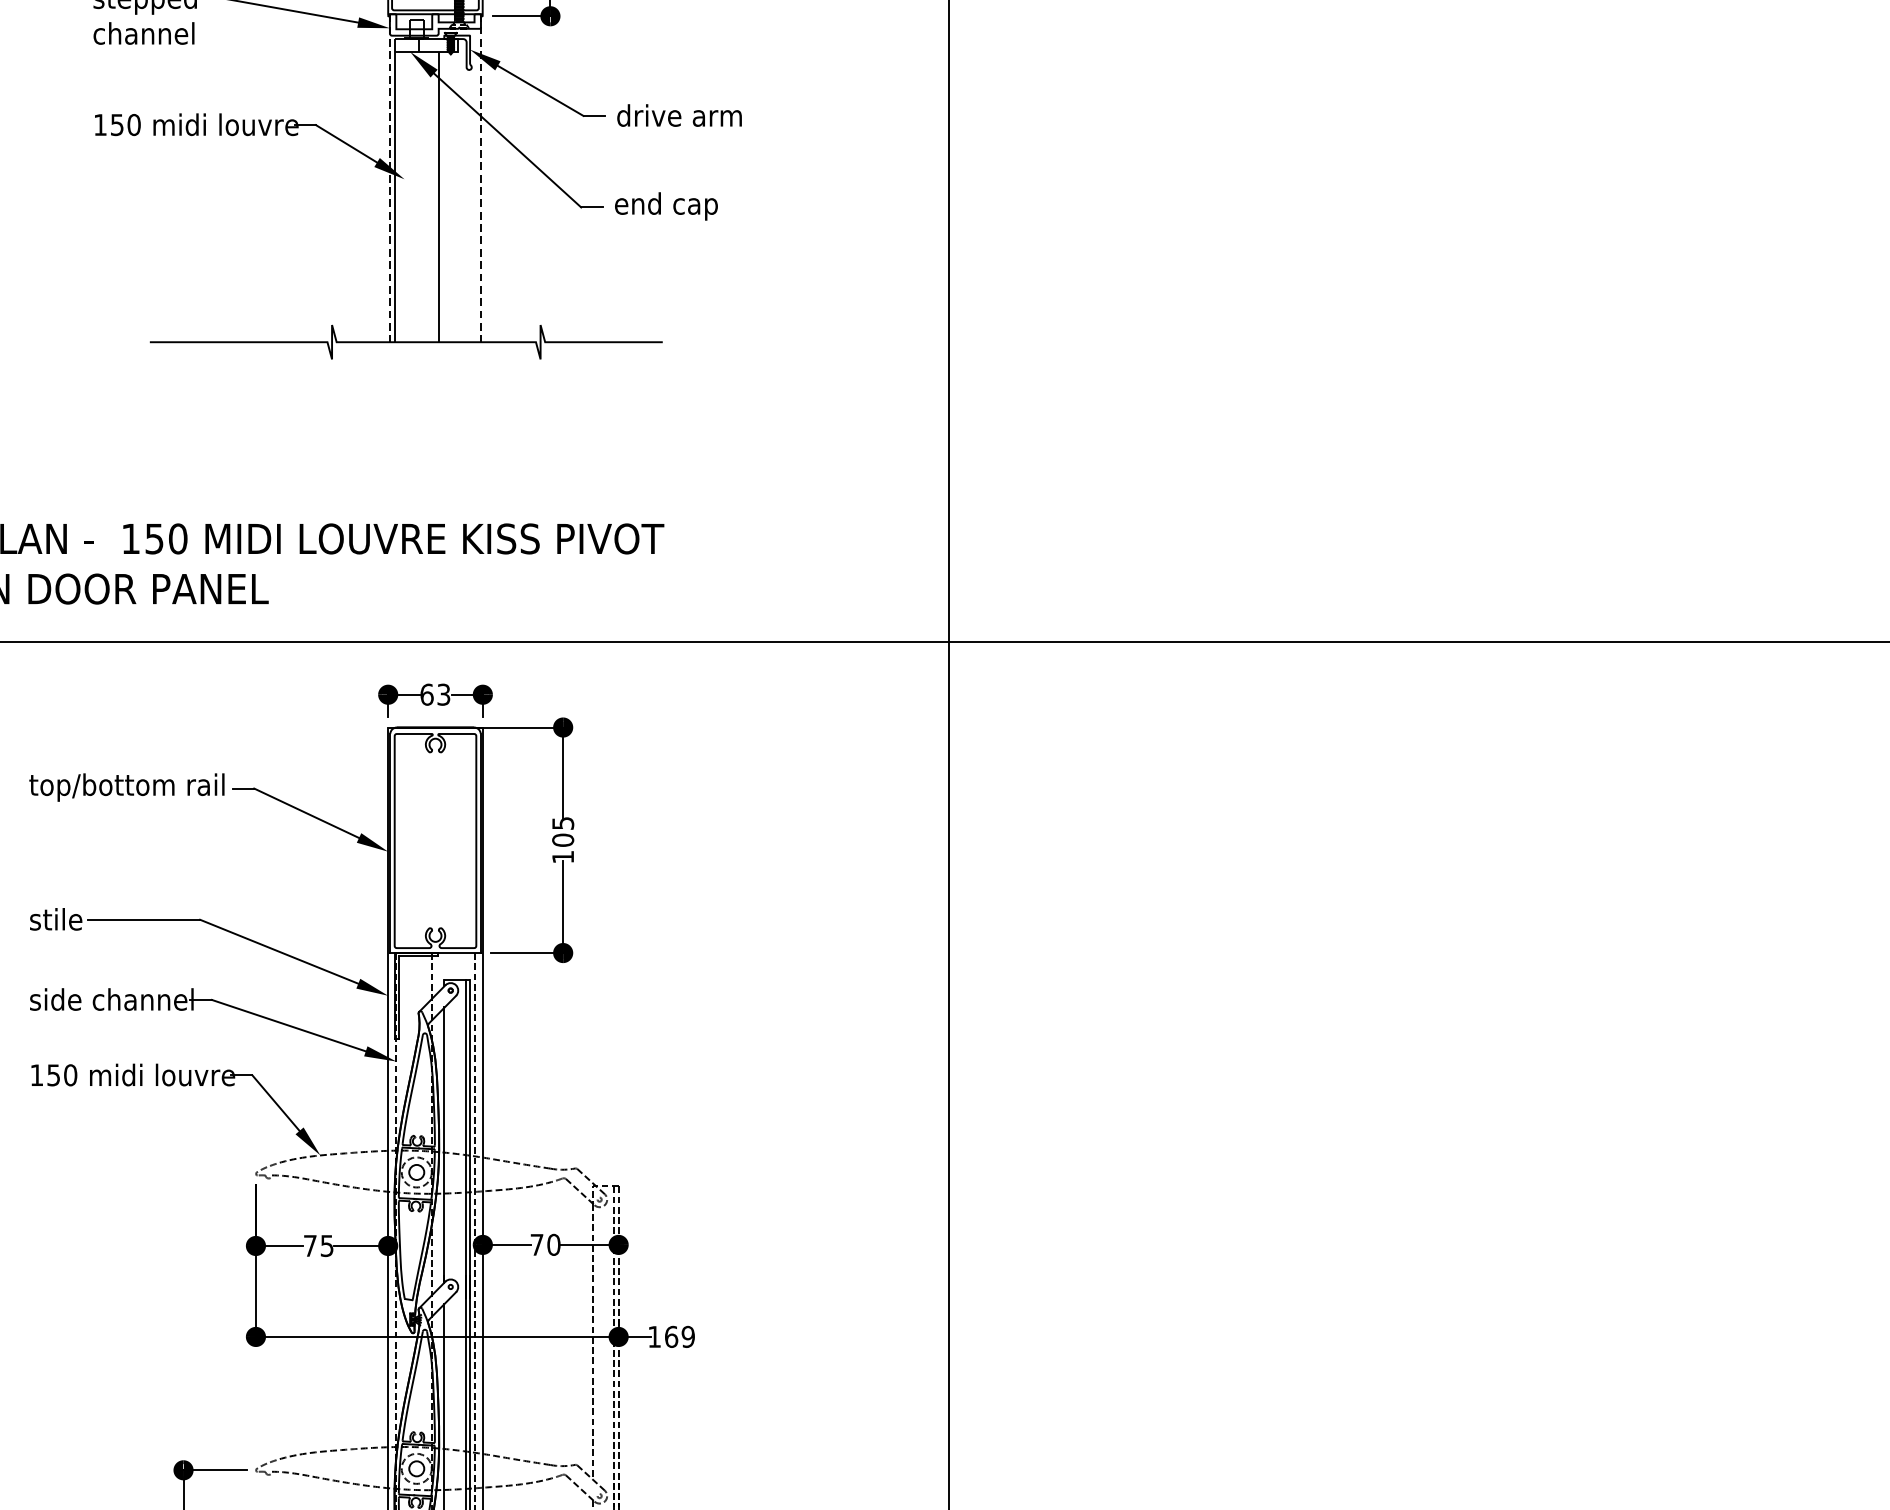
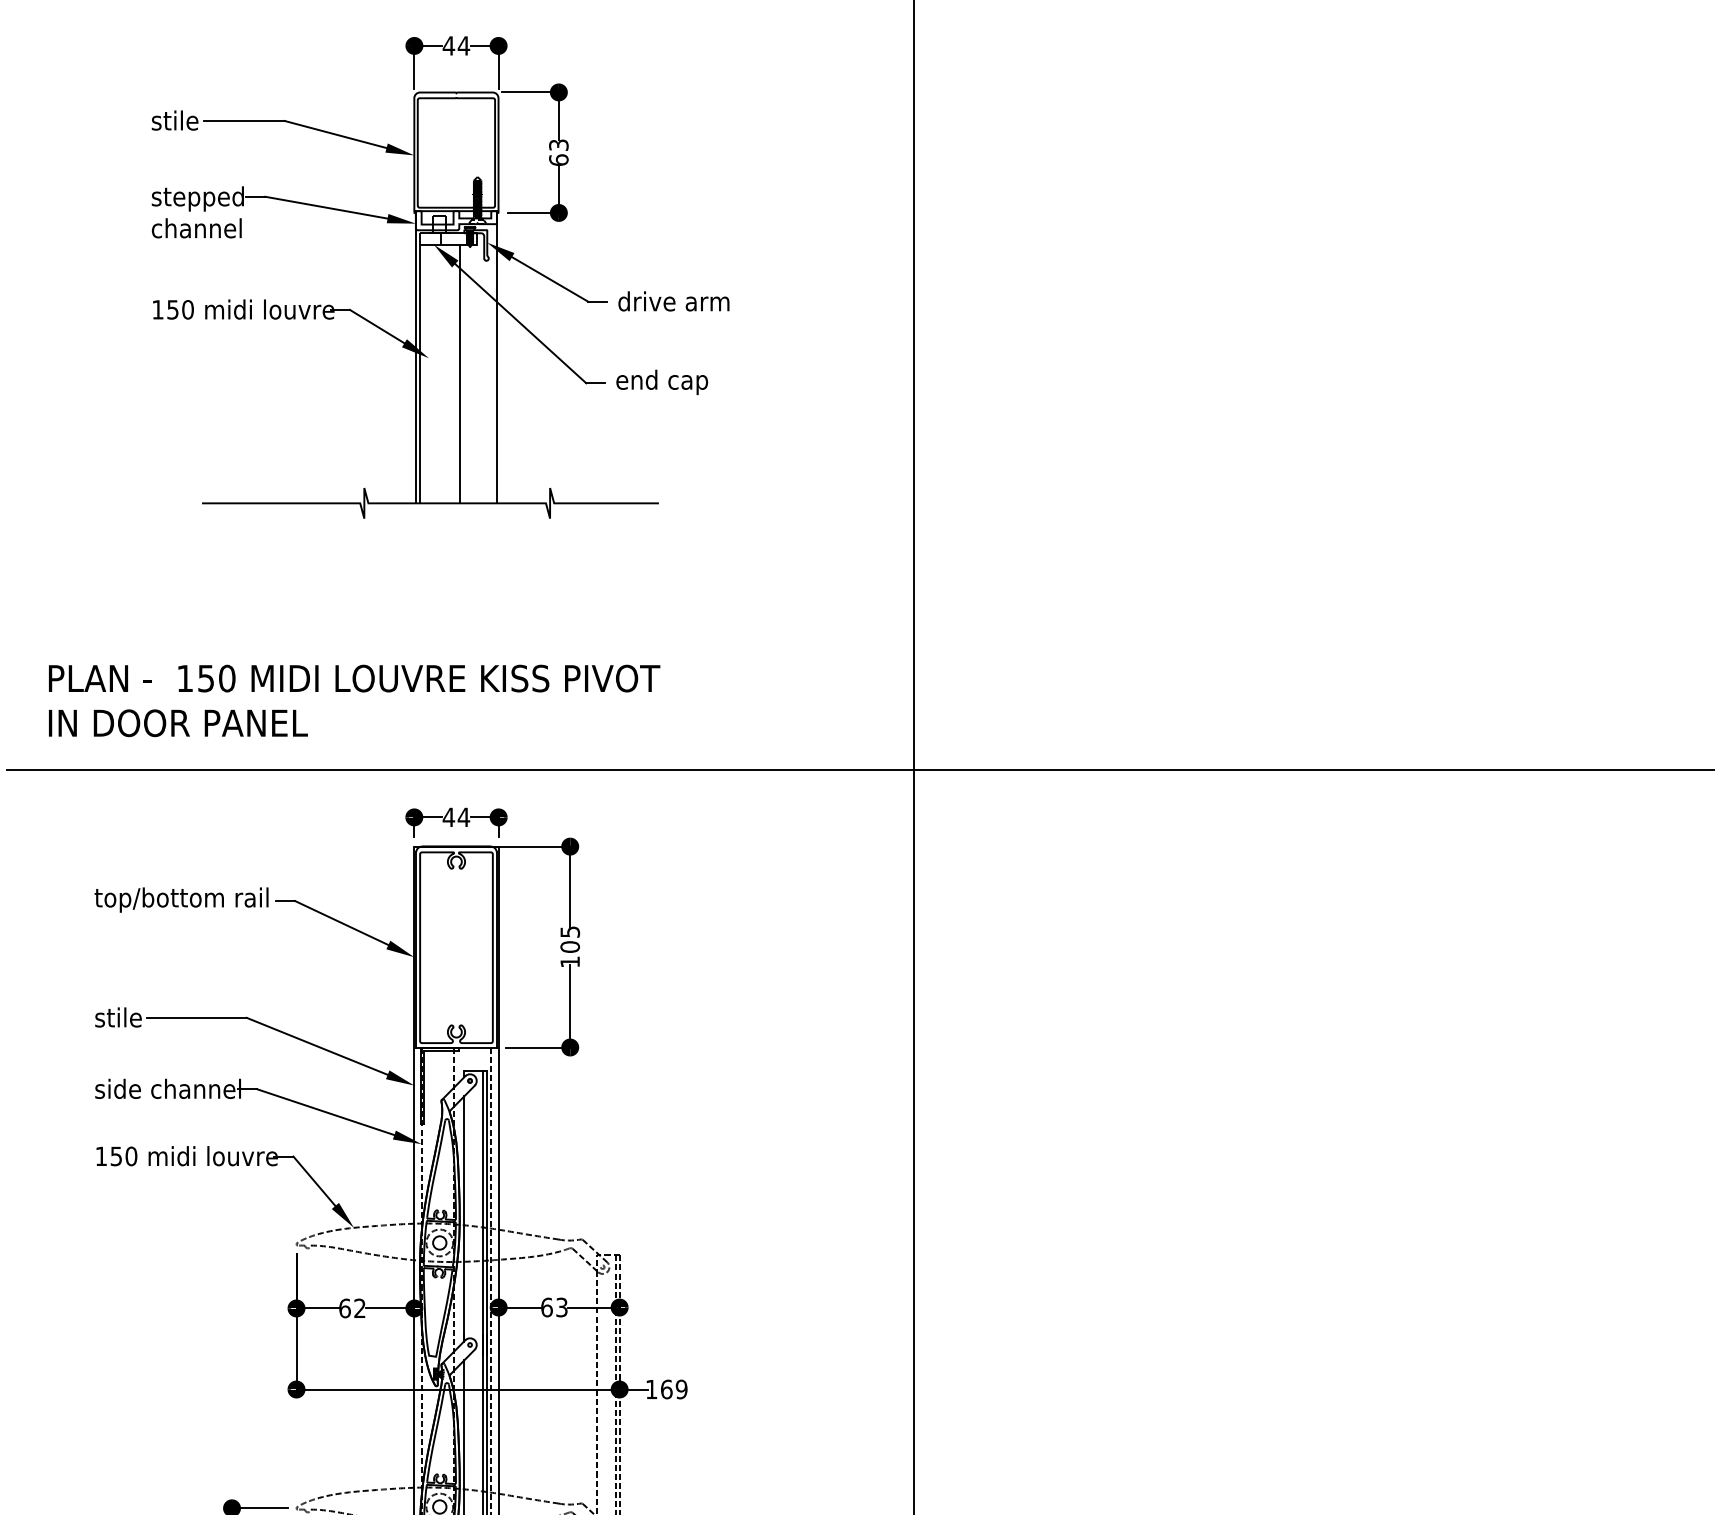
line: (389, 178) -> (415, 357), dashed -> solid
line: (481, 178) -> (497, 357), dashed -> solid
text: (435, 694) -> (456, 817), 63 -> 44
text: (545, 1244) -> (554, 1307), 70 -> 63
text: (318, 1246) -> (352, 1308), 75 -> 62

